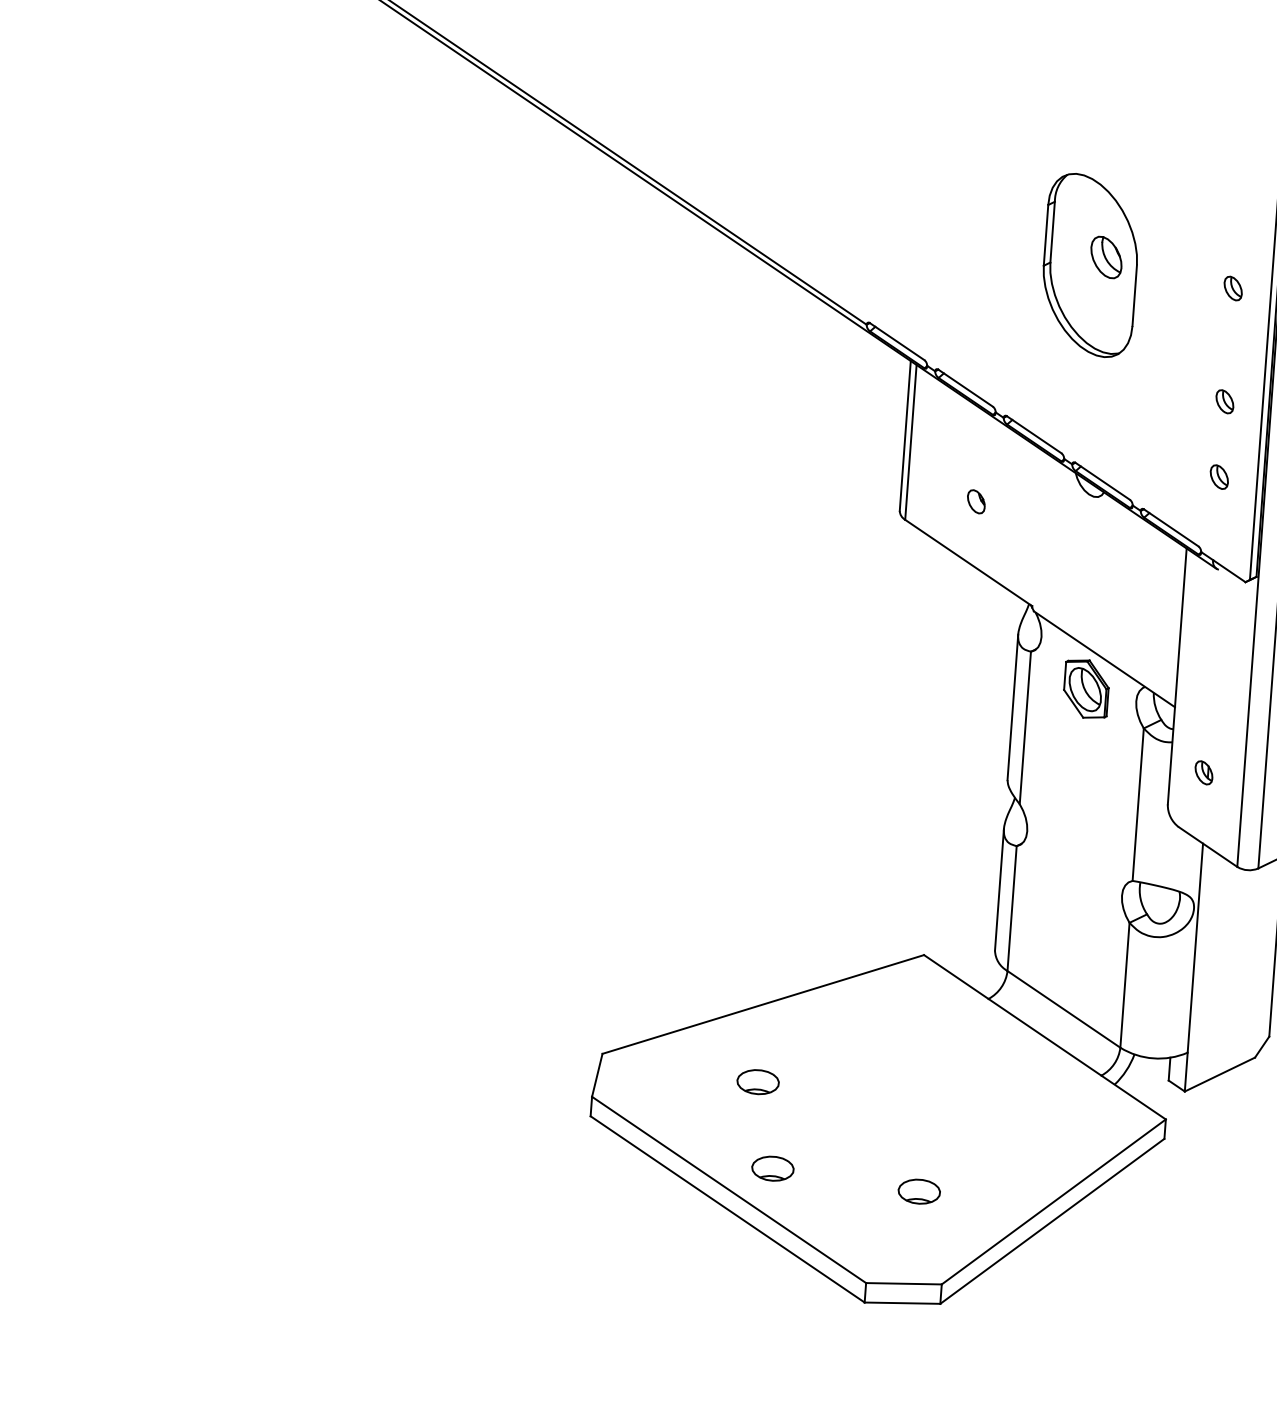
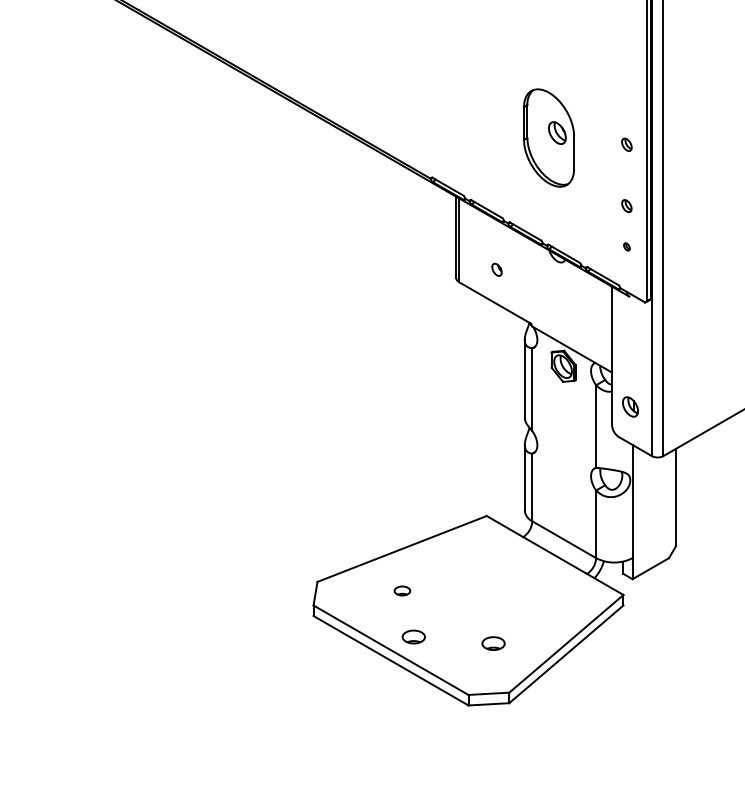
part: (1218, 476) -> (626, 246), size x0.6
part: (1202, 772) -> (629, 406), size x1.6
part: (758, 1081) -> (402, 590), size x0.7

